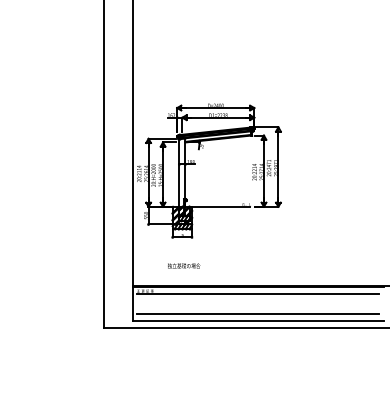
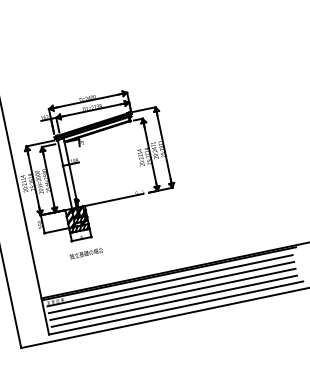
text: (184, 265) -> (86, 252), moved
line: (257, 300) -> (171, 287), added
line: (257, 307) -> (172, 294), added

